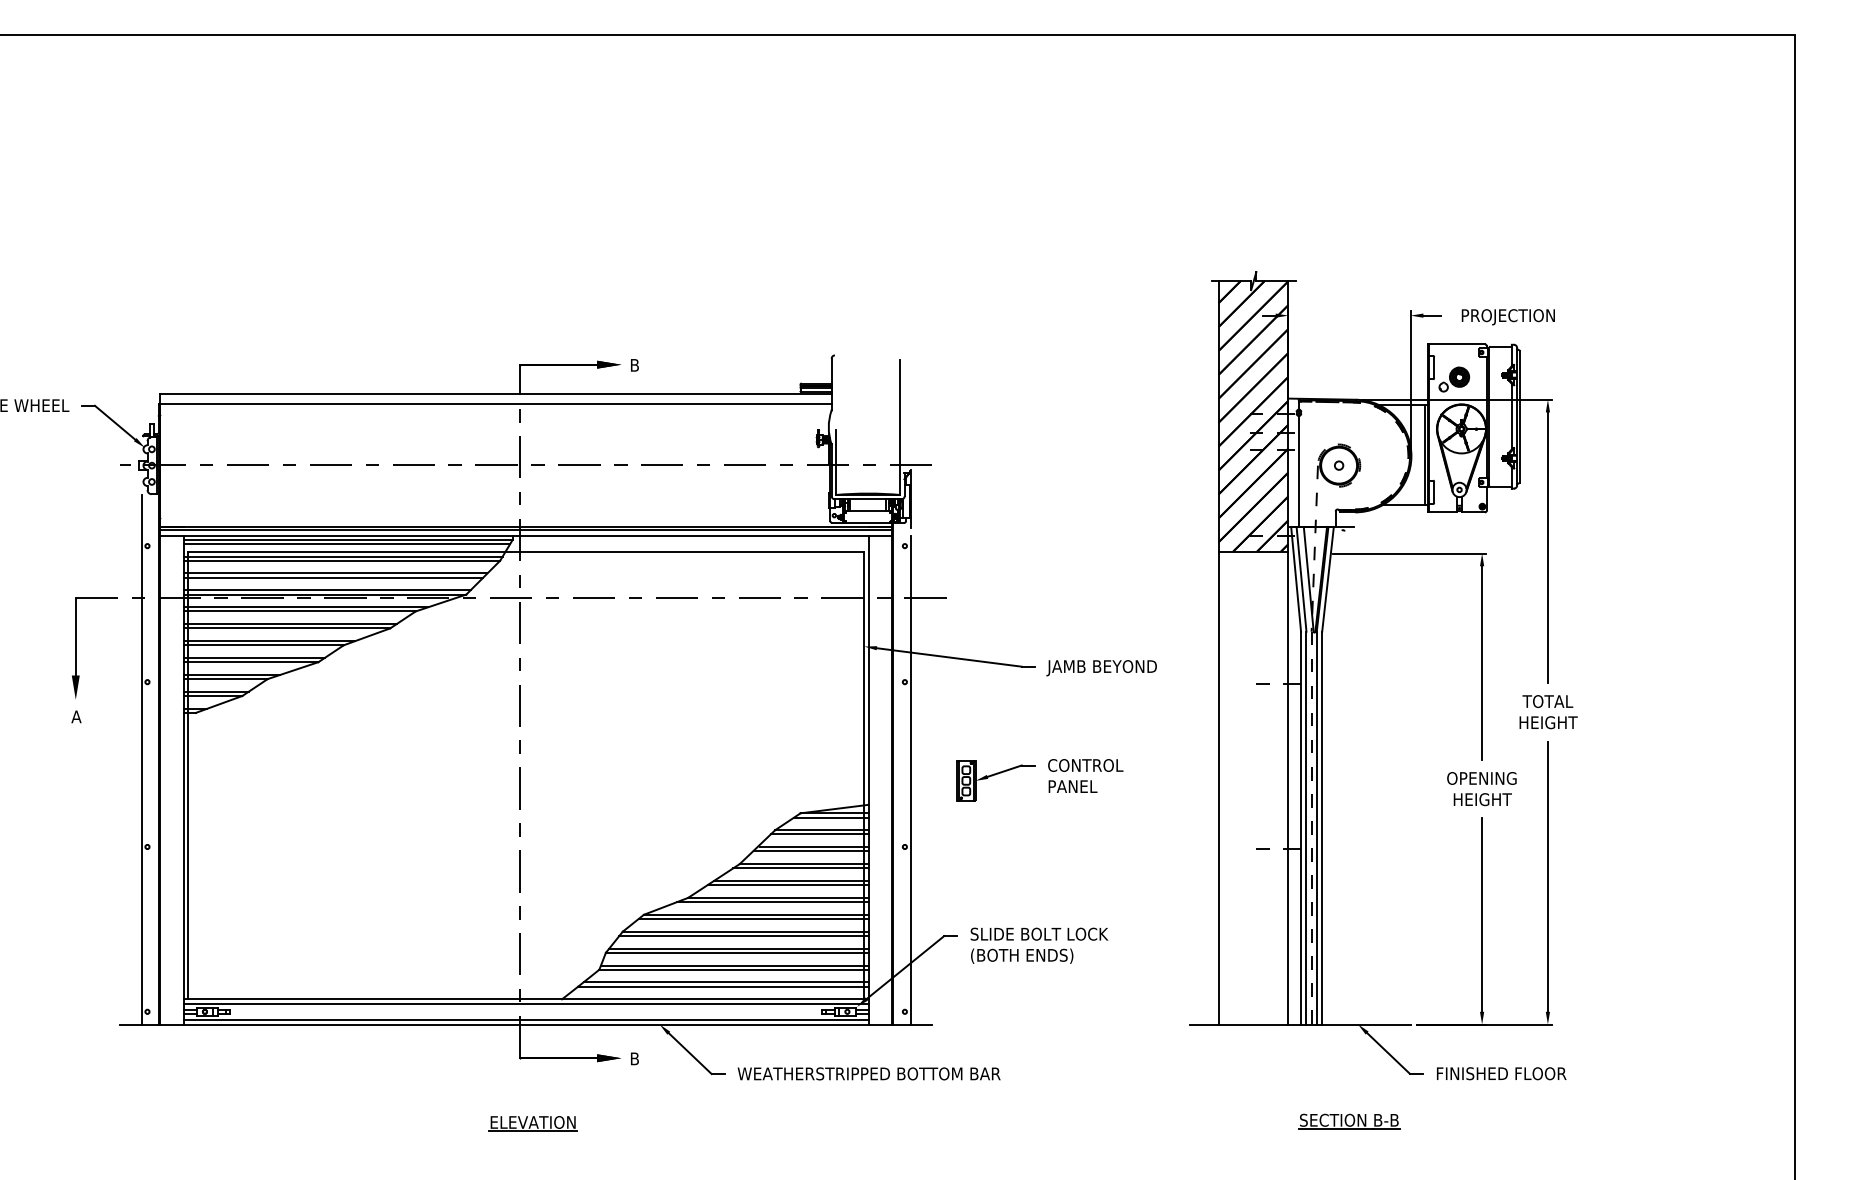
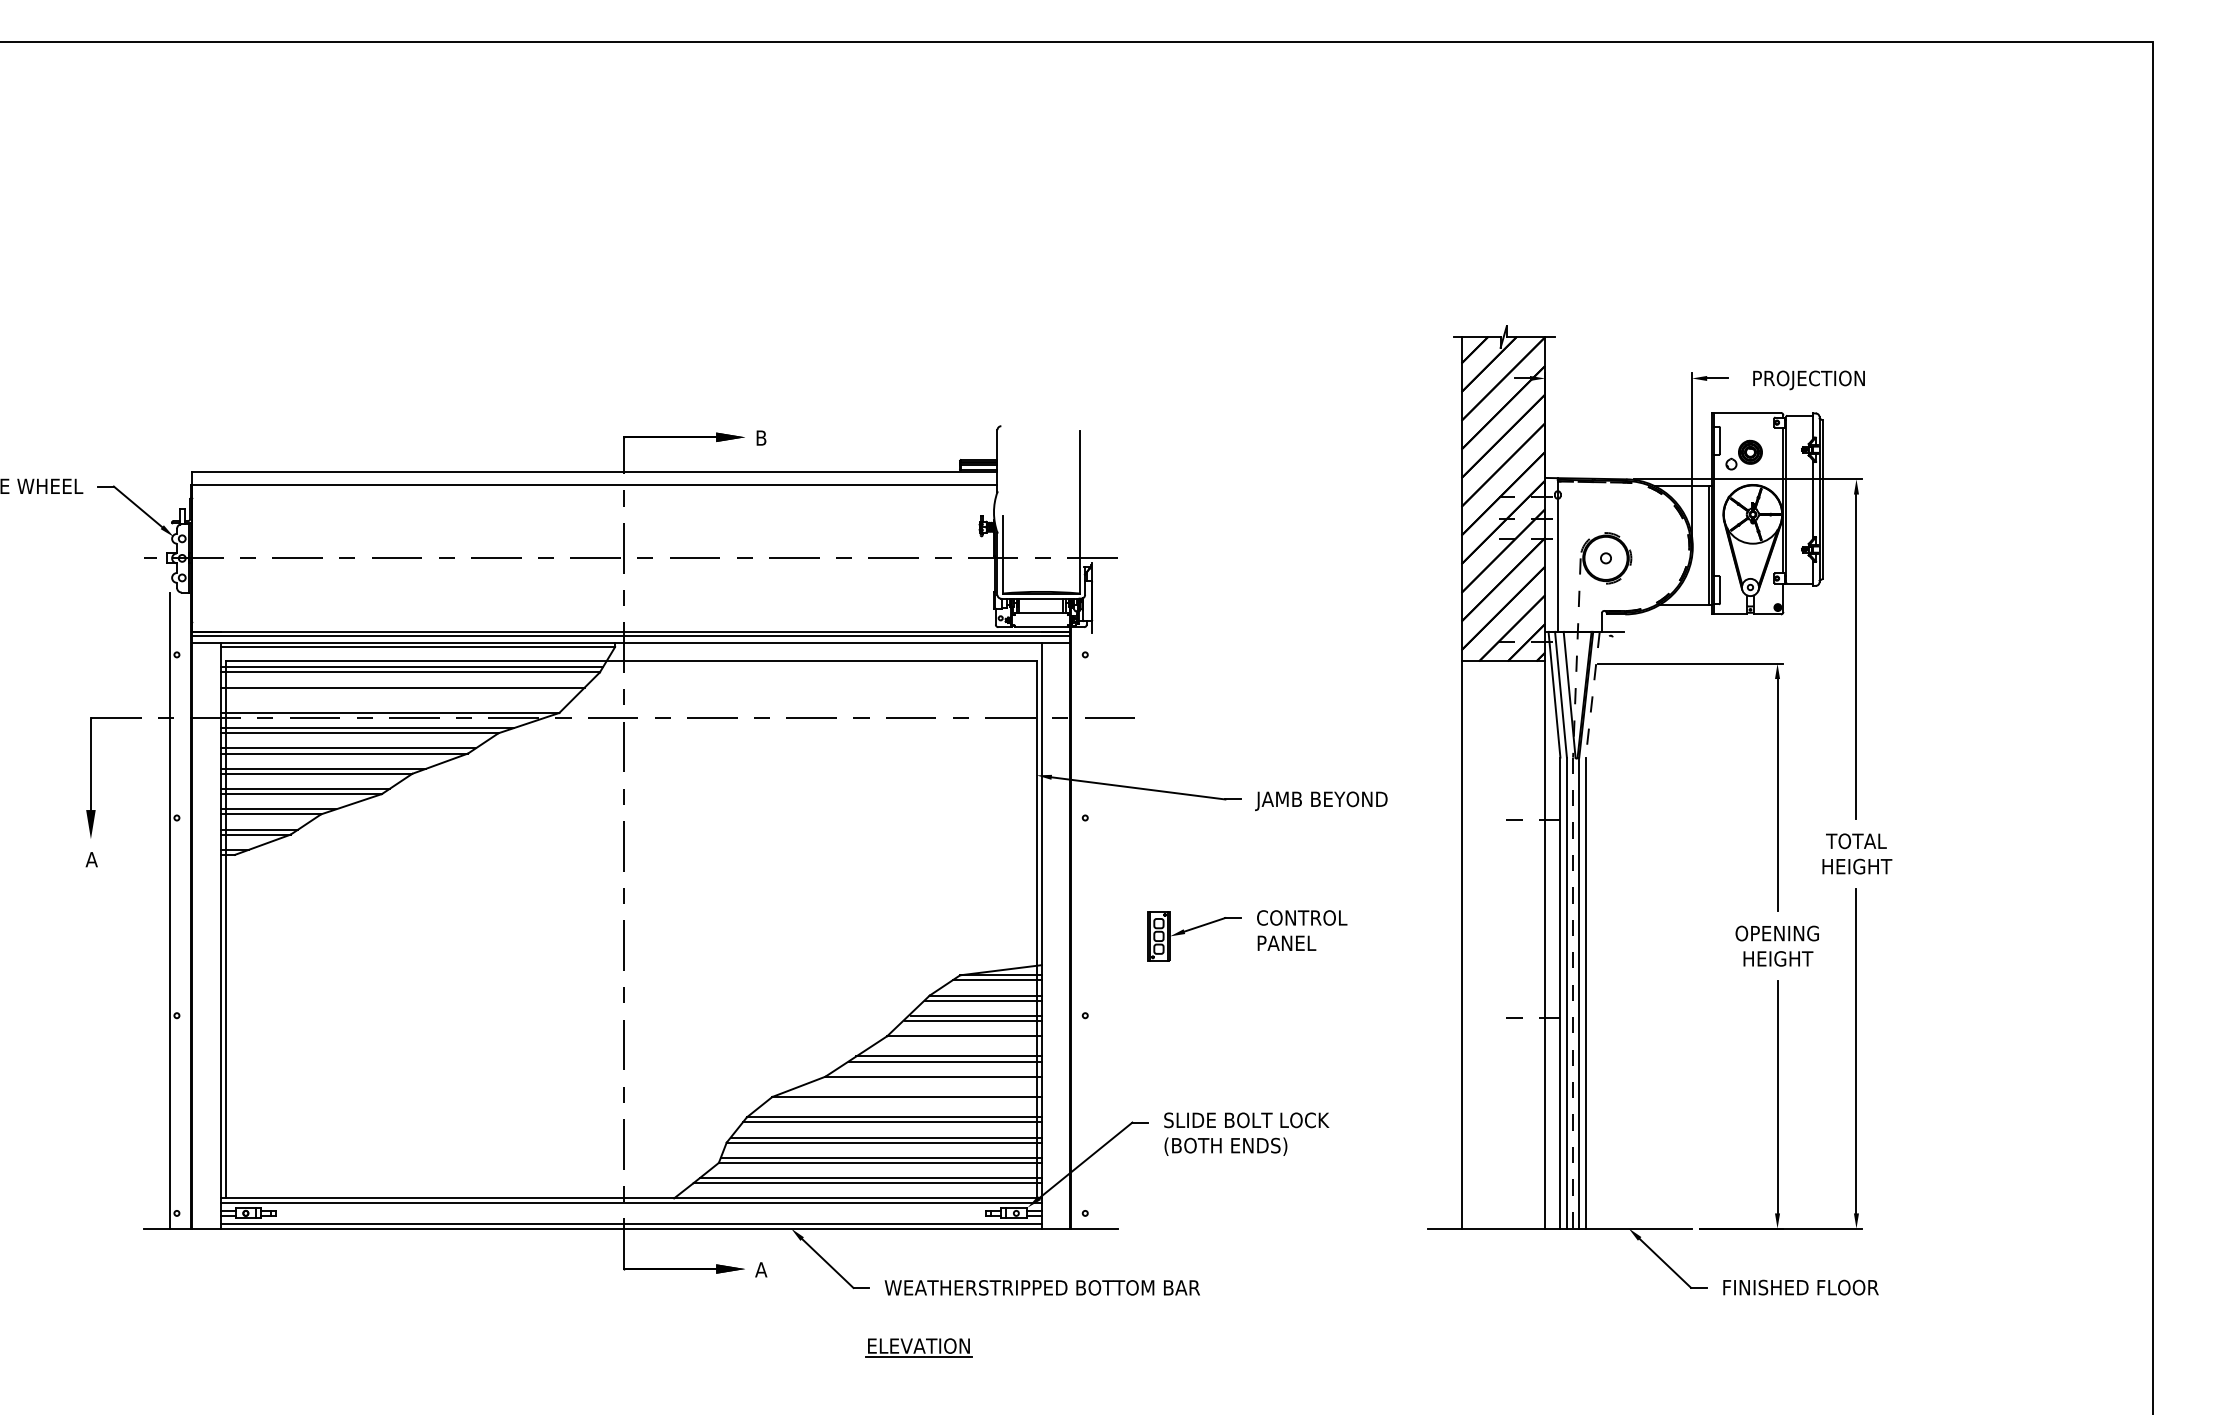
line: (346, 543) -> (415, 651), removed
line: (333, 577) -> (400, 692), removed
line: (1328, 579) -> (1593, 694), solid -> dashed
line: (326, 590) -> (391, 708), removed
line: (910, 780) -> (1092, 935), removed
line: (800, 868) -> (960, 1041), removed
line: (772, 902) -> (926, 1082), removed
line: (753, 919) -> (903, 1102), removed
text: (634, 1058) -> (761, 1269), B -> A
part: (1349, 1121) -> (1618, 1344), removed
part: (532, 1123) -> (918, 1347), moved

